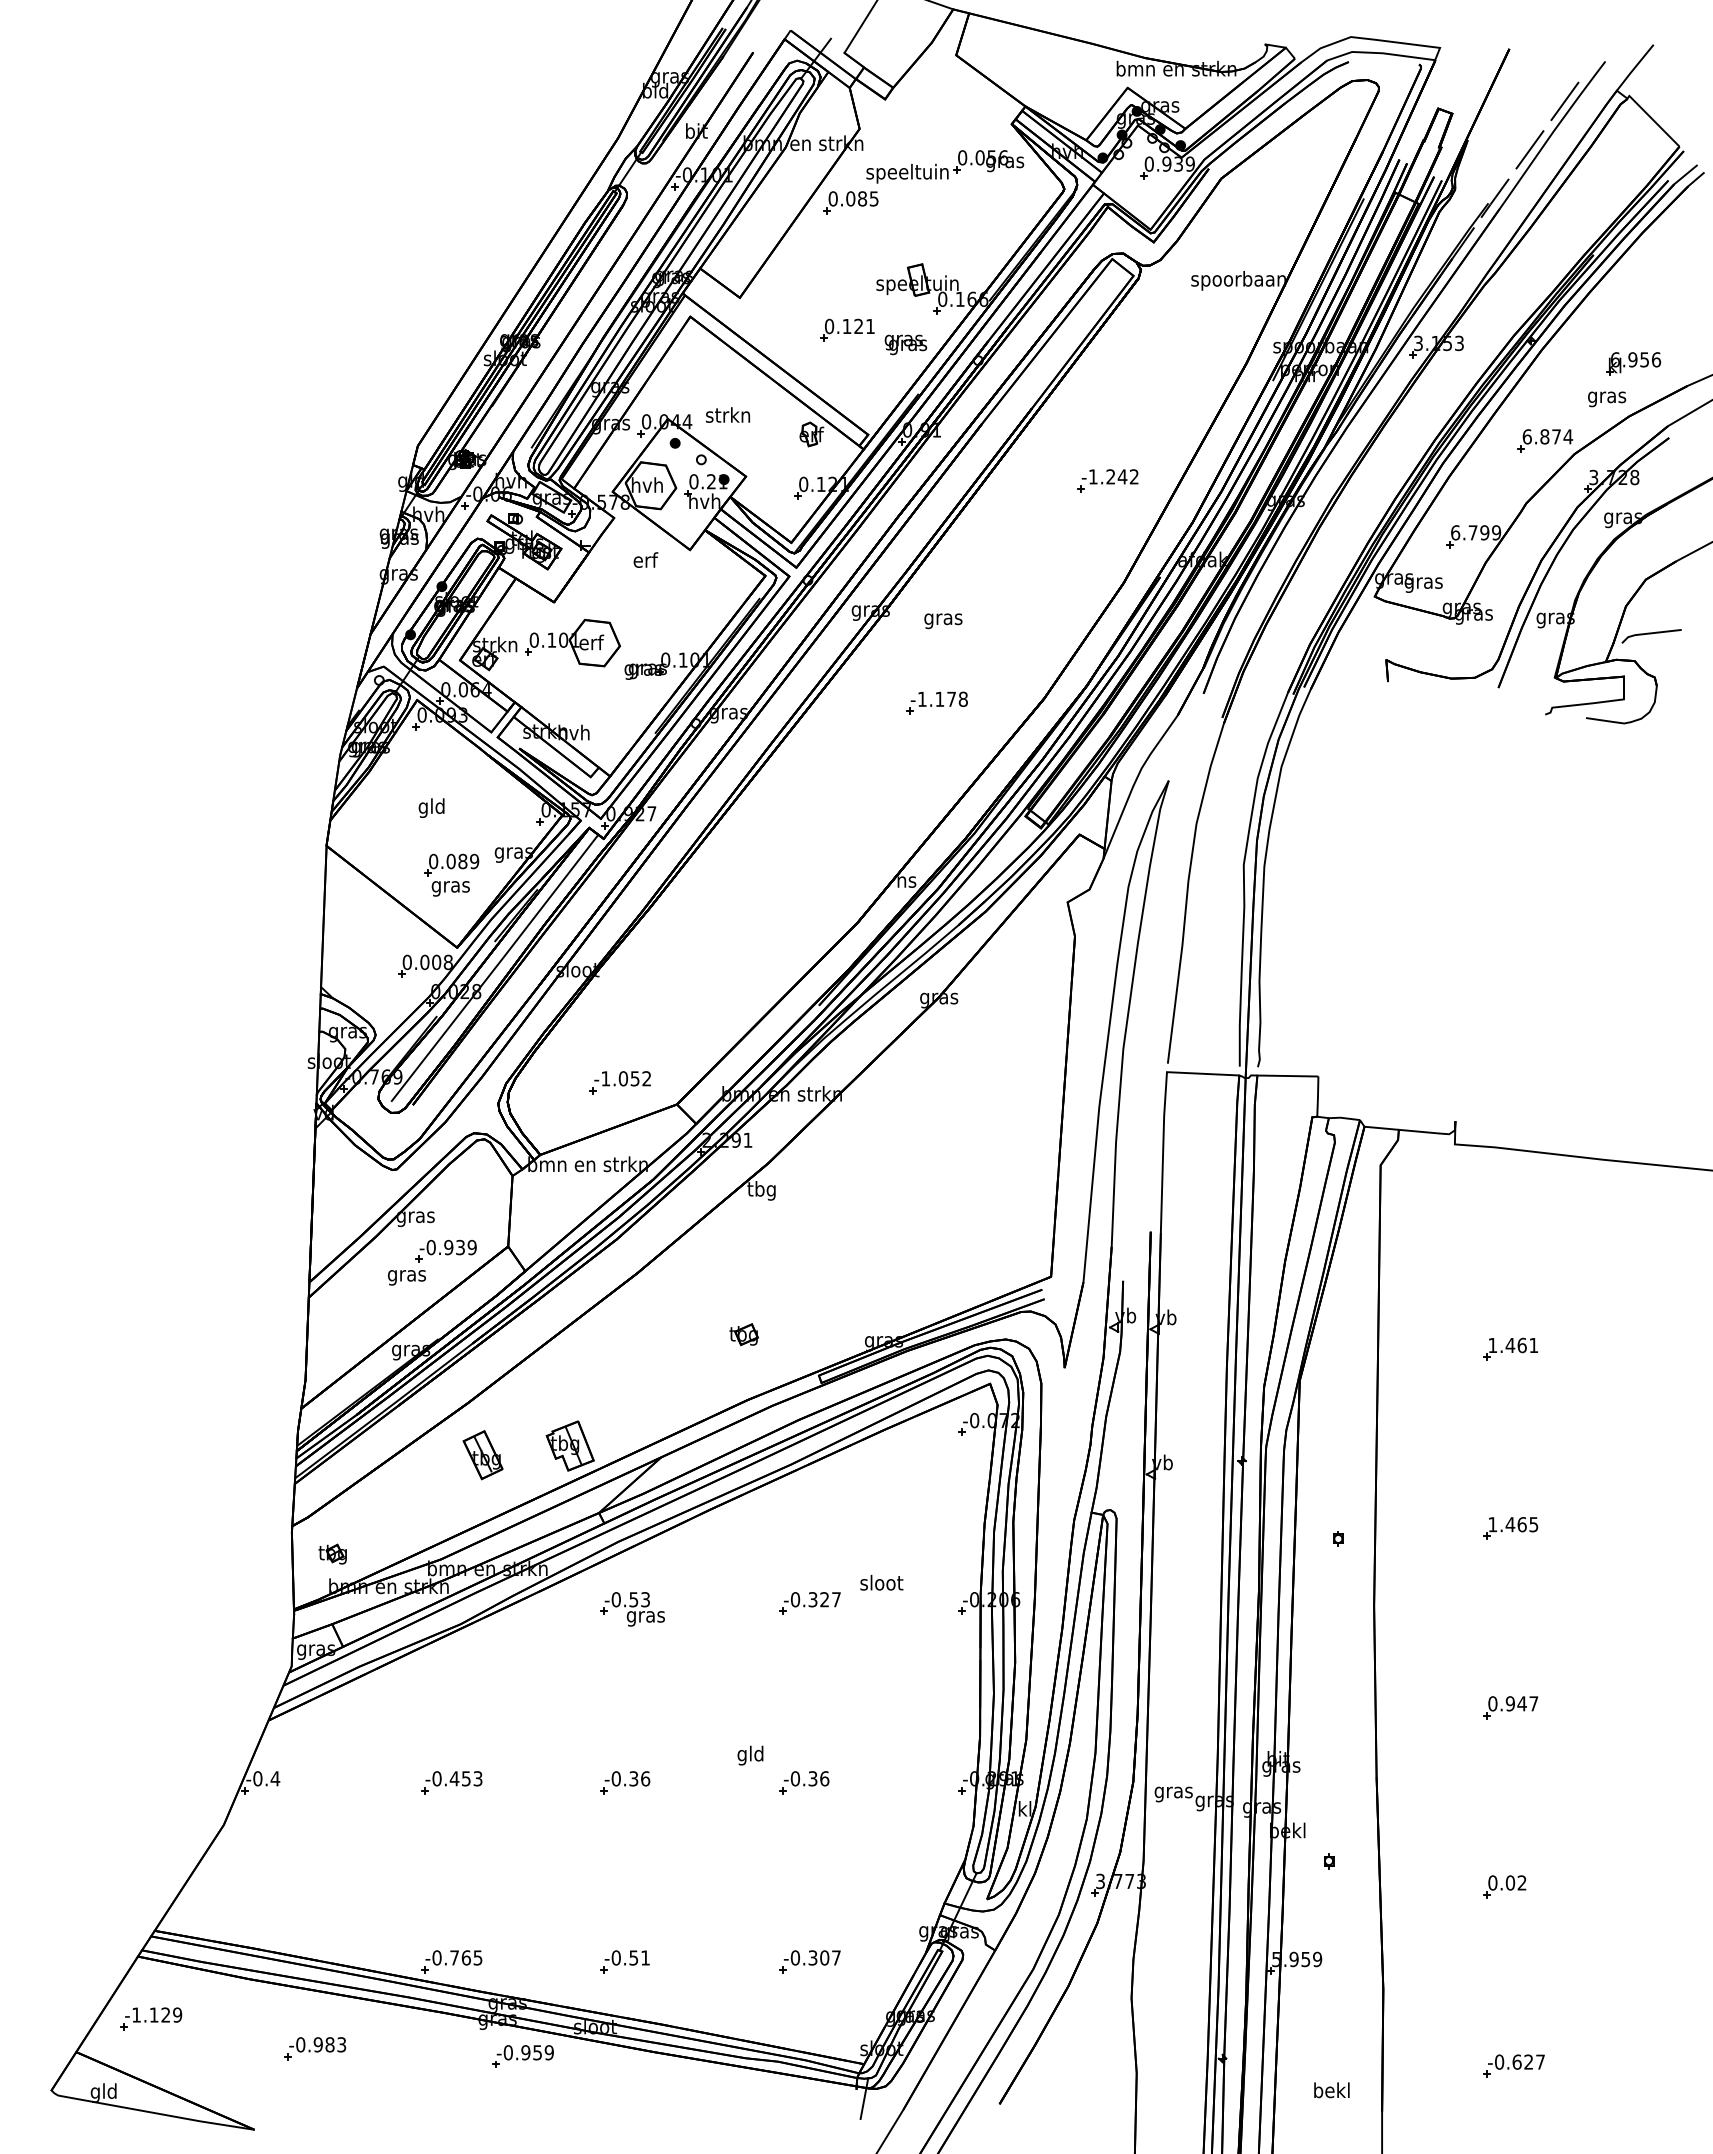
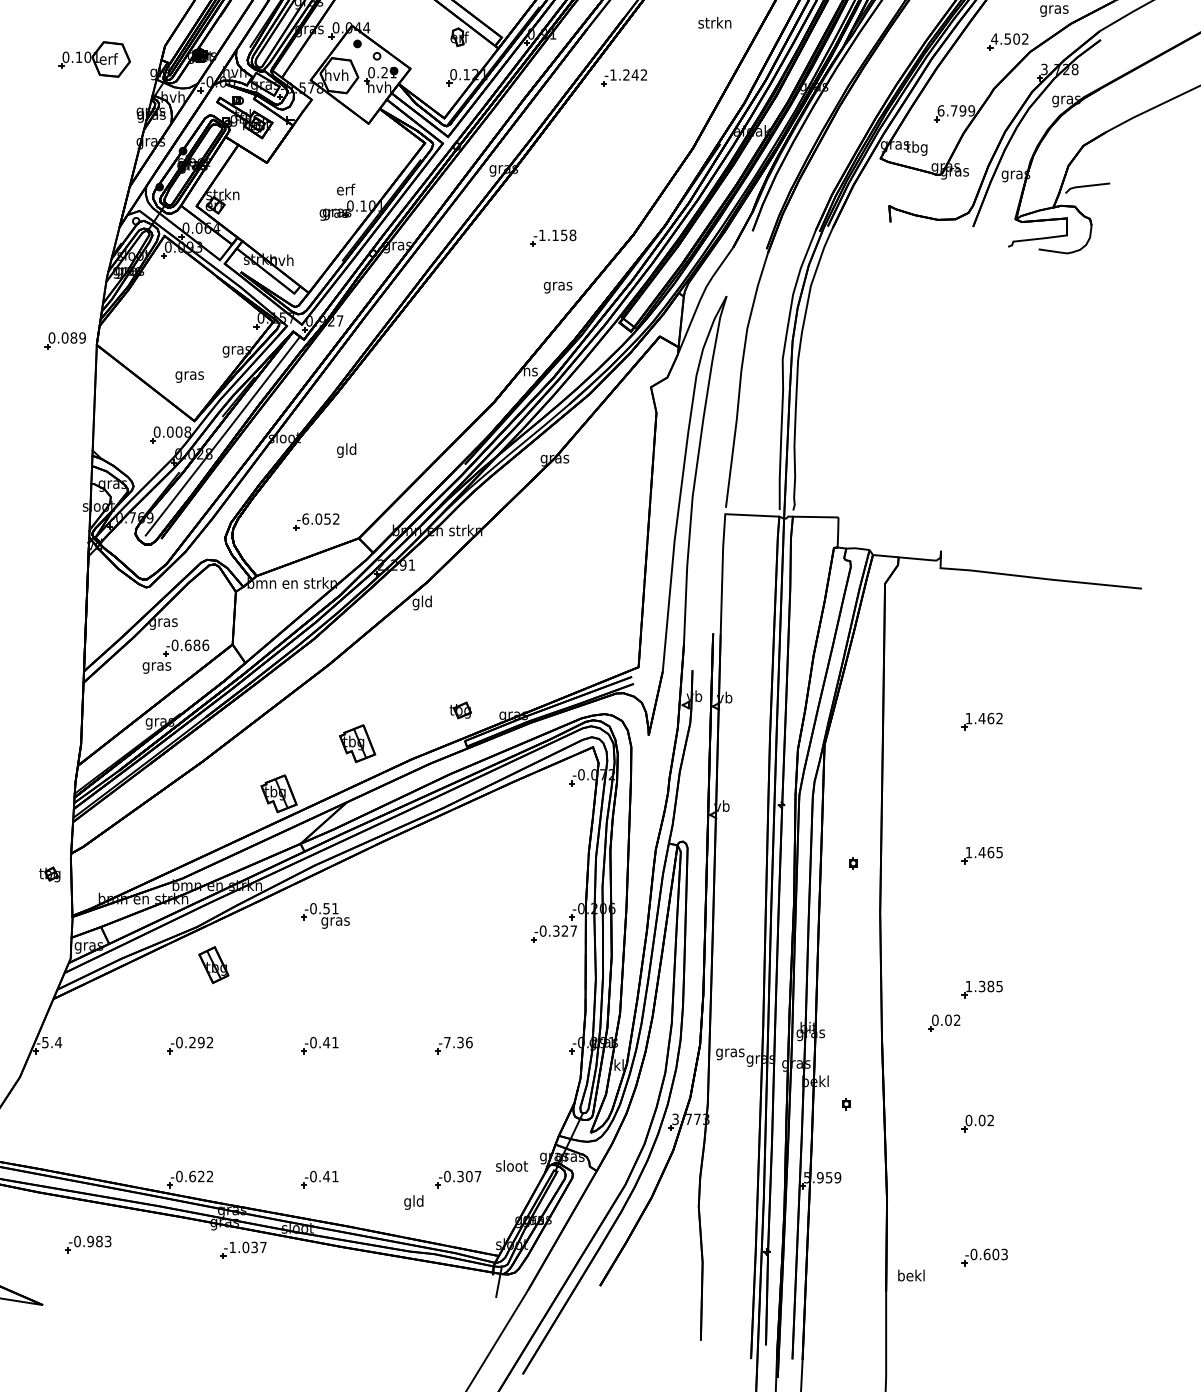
text: (727, 414) -> (714, 22), moved
text: (1547, 436) -> (1009, 38), 6.874 -> 4.502
part: (1107, 480) -> (623, 77), moved
text: (645, 559) -> (345, 189), moved
text: (1423, 582) -> (917, 148), gras -> tbg
text: (943, 621) -> (558, 287), moved
part: (572, 643) -> (94, 59), moved
text: (951, 699) -> (564, 235), -1.178 -> -1.158
text: (431, 807) -> (346, 450), moved
part: (451, 864) -> (65, 340), moved
text: (605, 1078) -> (305, 518), -1.052 -> -6.052
text: (761, 1190) -> (422, 602), tbg -> gld
text: (460, 1247) -> (196, 645), -0.939 -> -0.686
part: (743, 1334) -> (460, 710), moved
text: (1533, 1344) -> (999, 717), 1.461 -> 1.462
part: (674, 1378) -> (357, 743), added
part: (482, 1455) -> (213, 965), moved
part: (332, 1553) -> (49, 874), moved
text: (881, 1582) -> (511, 1165), moved
text: (645, 1599) -> (335, 908), -0.53 -> -0.51
part: (809, 1603) -> (553, 933), moved
text: (1513, 1703) -> (984, 986), 0.947 -> 1.385
part: (1459, 1752) -> (944, 1022), added
text: (750, 1755) -> (413, 1202), moved
text: (257, 1778) -> (45, 1042), -0.4 -> -5.4
text: (465, 1778) -> (200, 1042), -0.453 -> -0.292
text: (639, 1778) -> (330, 1042), -0.36 -> -0.41
text: (795, 1778) -> (447, 1042), -0.36 -> -7.36
text: (466, 1957) -> (201, 1176), -0.765 -> -0.622
text: (633, 1957) -> (326, 1176), -0.51 -> -0.41
text: (528, 2052) -> (247, 1247), -0.959 -> -1.037
text: (1534, 2061) -> (1000, 1254), -0.627 -> -0.603
text: (1331, 2090) -> (911, 1275), moved

